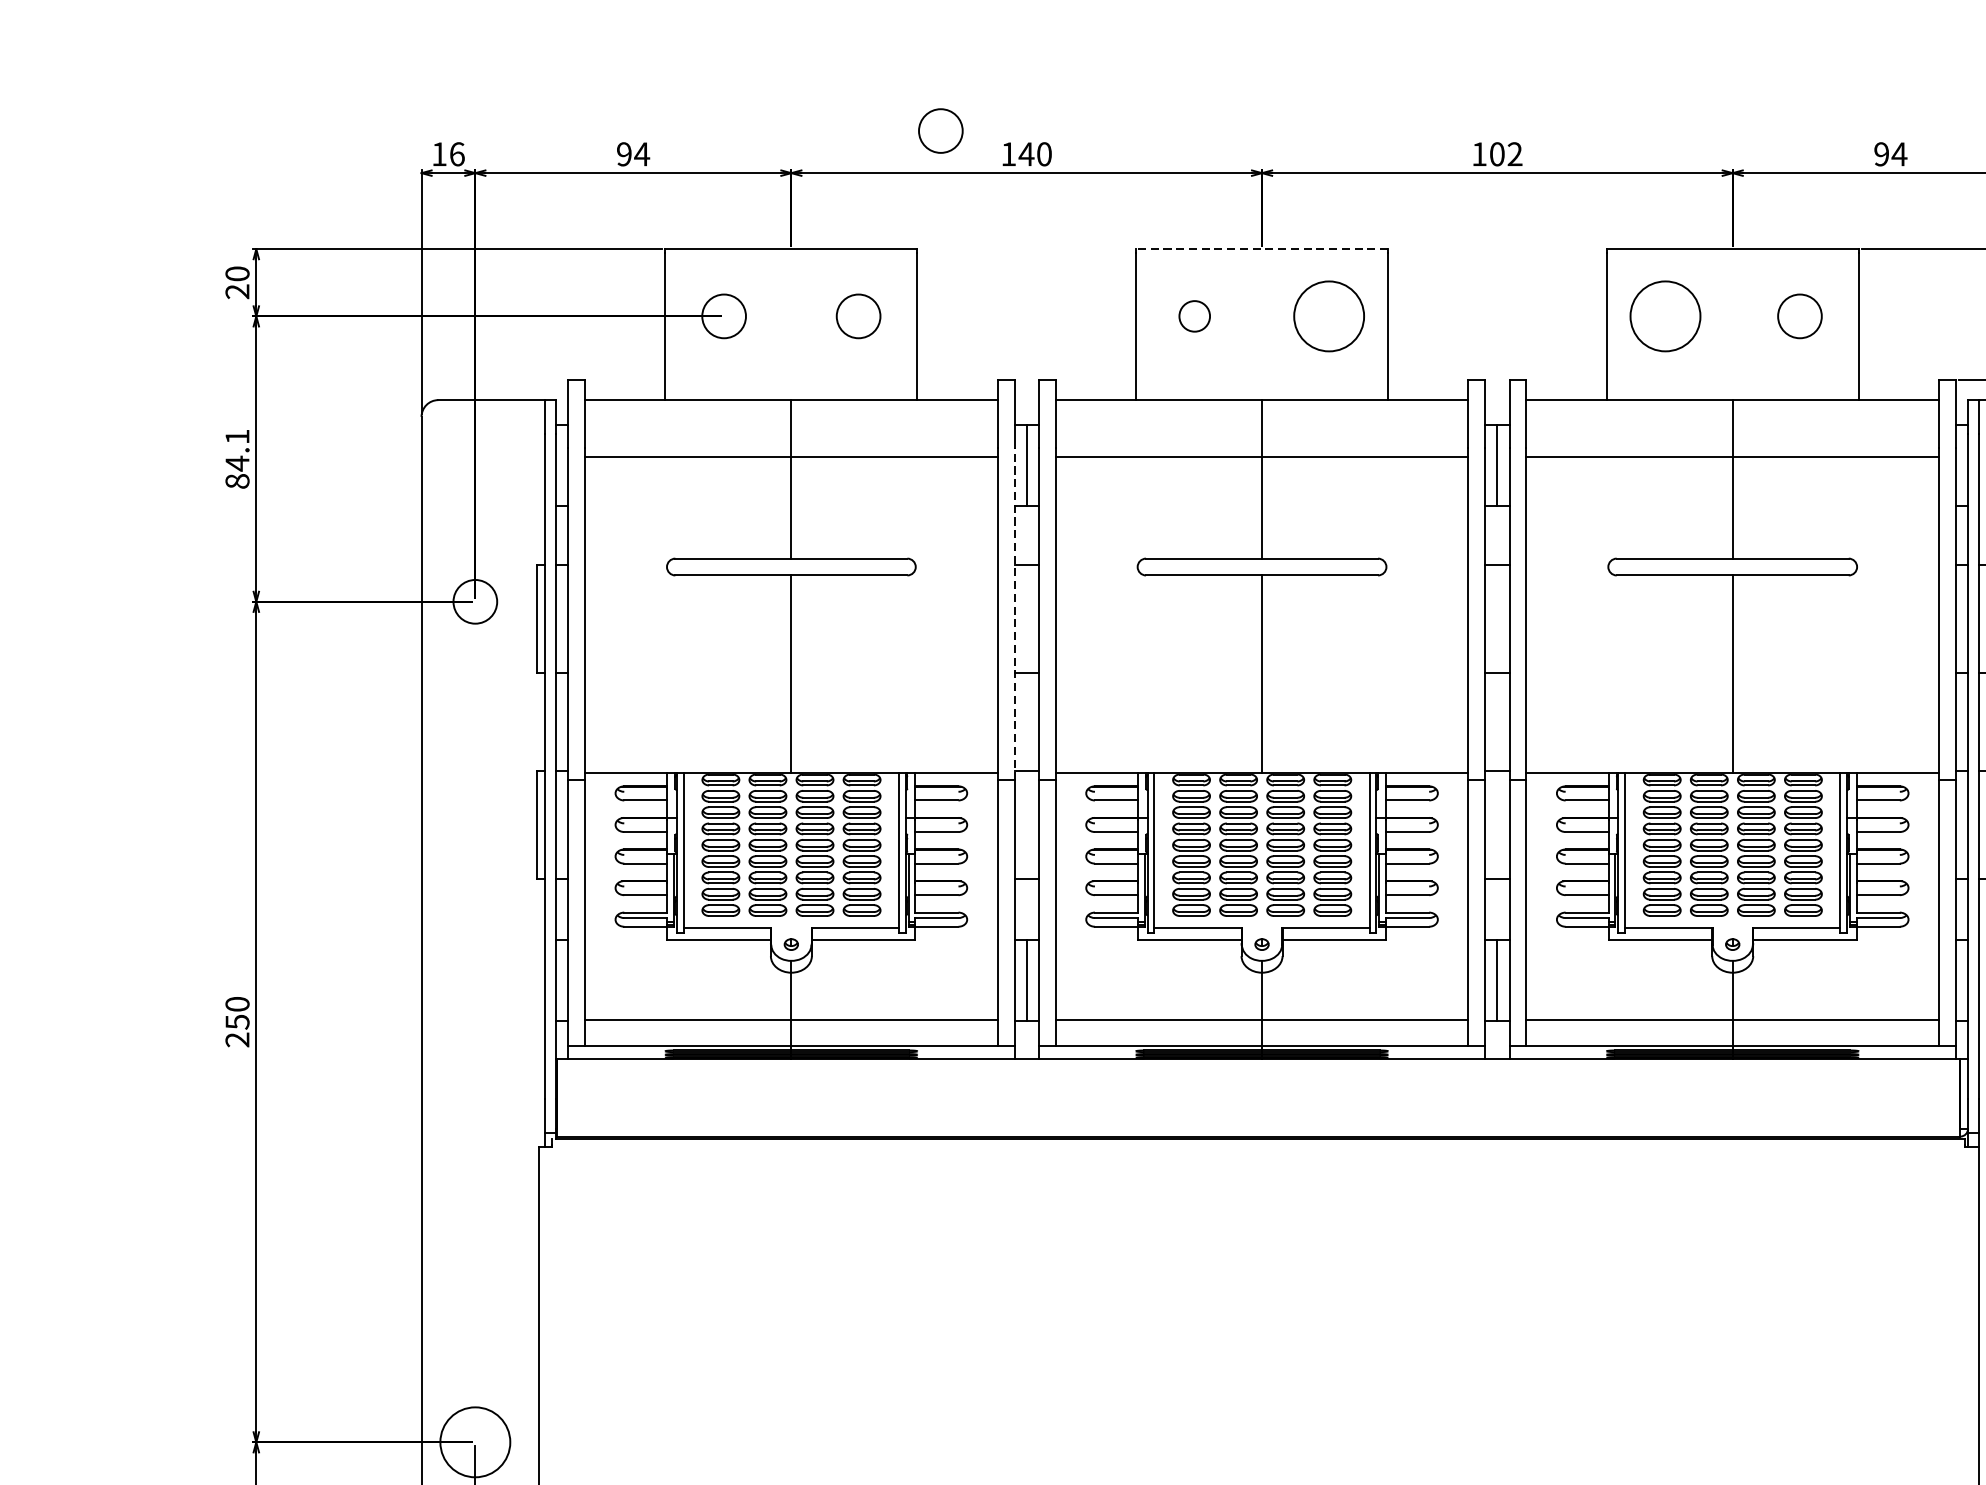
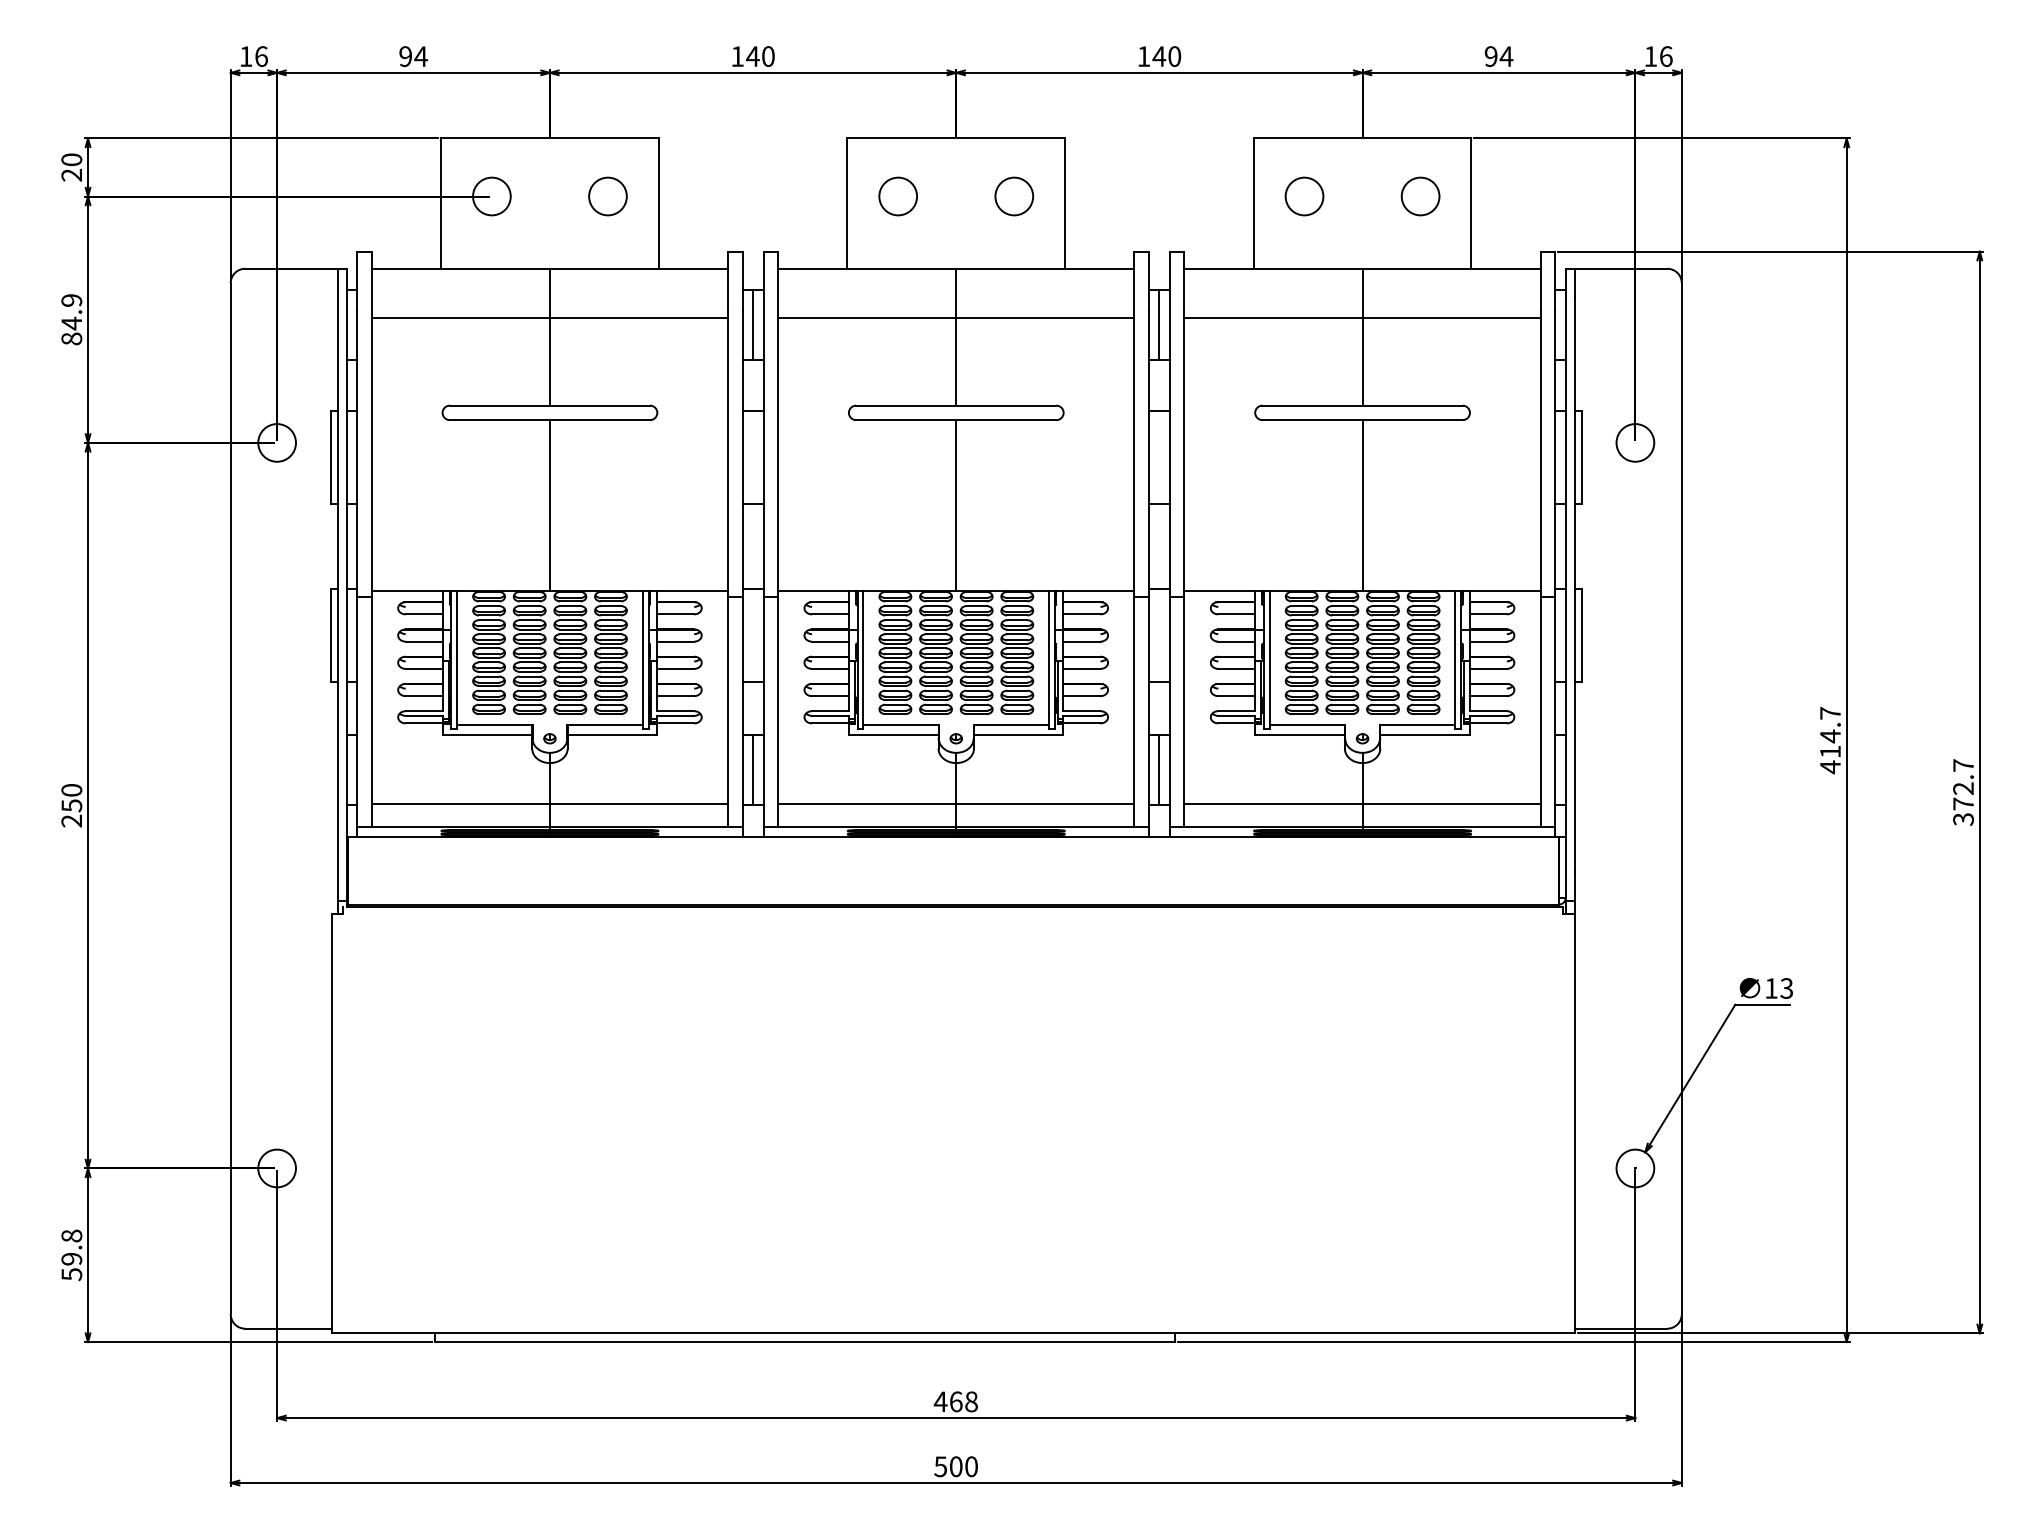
circle: (940, 131) -> (678, 36), removed
text: (1505, 154) -> (1166, 56), 102 -> 140
line: (1262, 249) -> (956, 138), dashed -> solid
circle: (1193, 316) -> (897, 196), size x1.43
circle: (1329, 316) -> (1014, 196), size x0.62
circle: (1665, 316) -> (1304, 196), size x0.62
text: (237, 436) -> (71, 300), 84.1 -> 84.9
line: (1014, 614) -> (742, 453), dashed -> solid
circle: (475, 1442) -> (277, 1168), size x0.62

